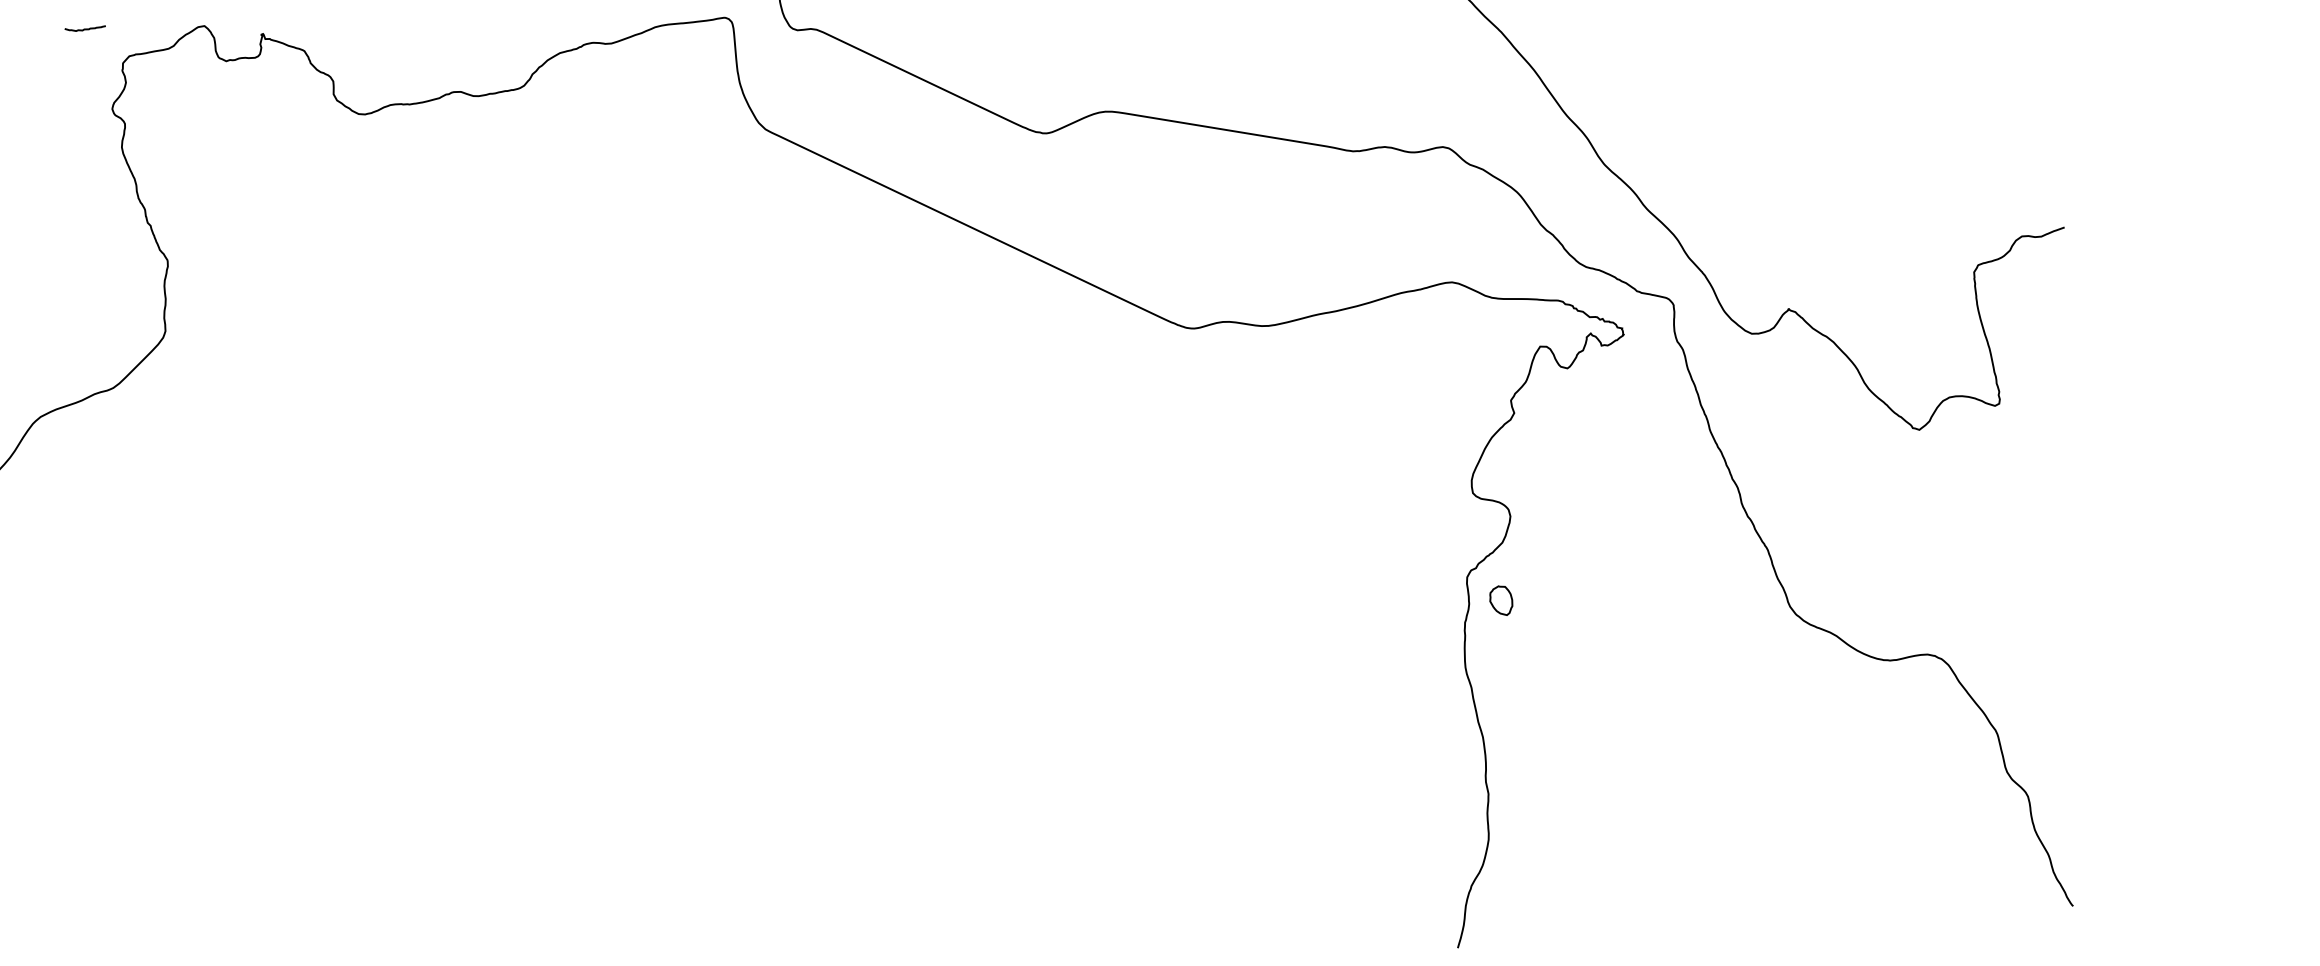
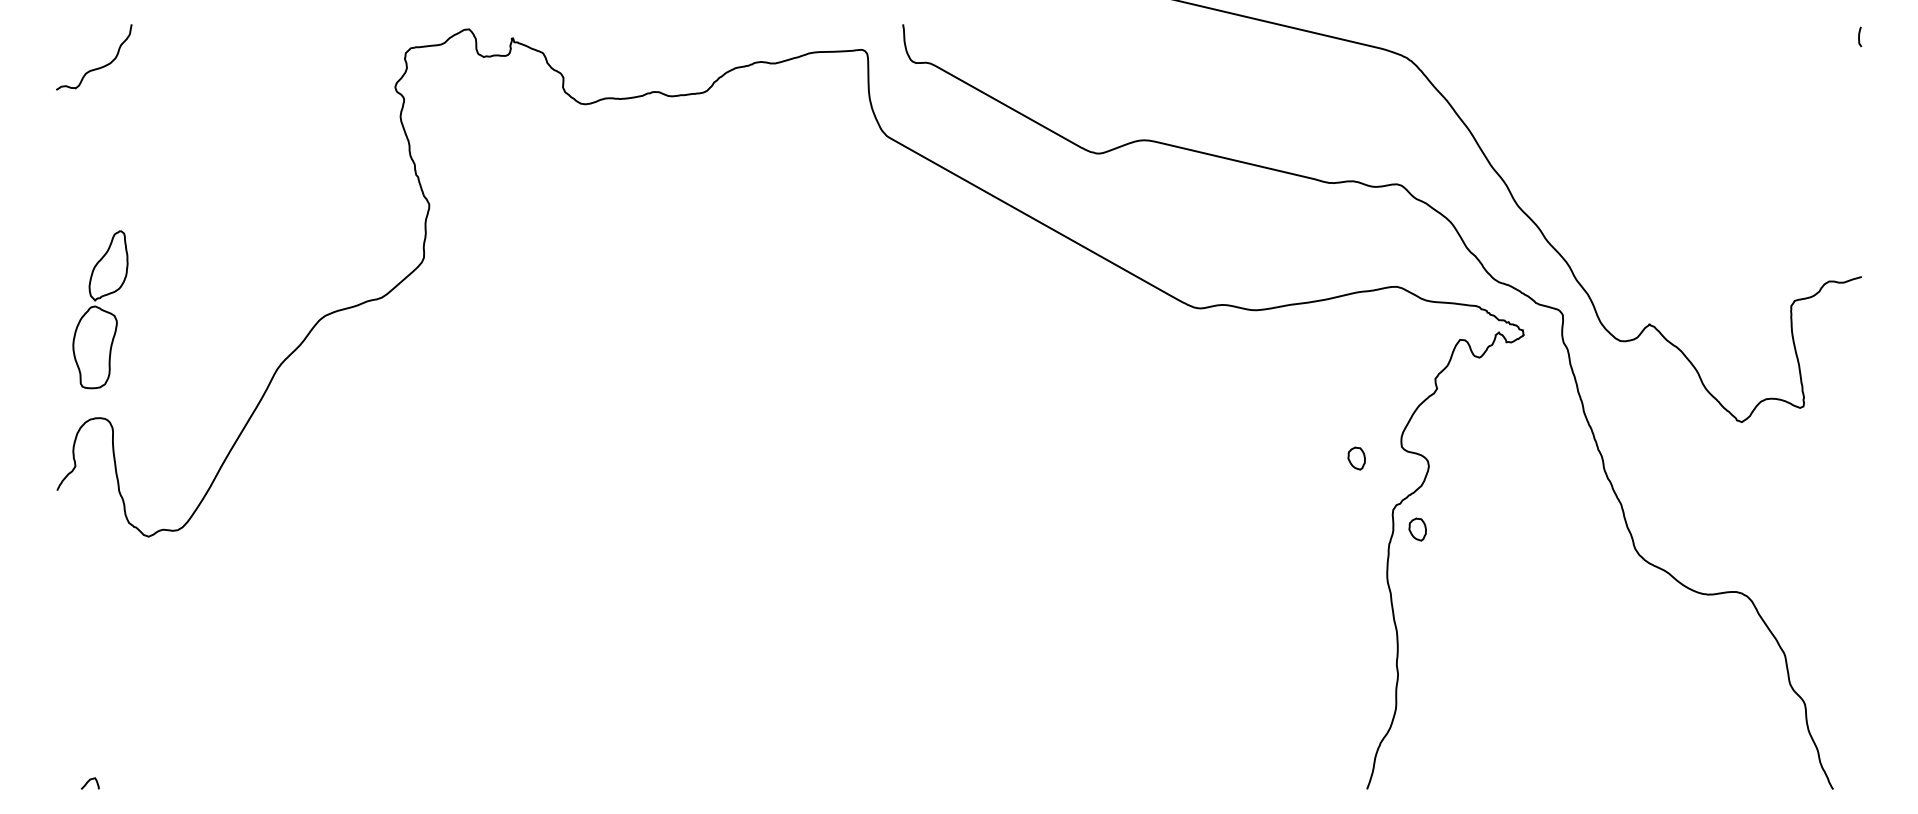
curve: (84, 29) -> (378, 25), removed
part: (1414, 512) -> (1356, 458), added

